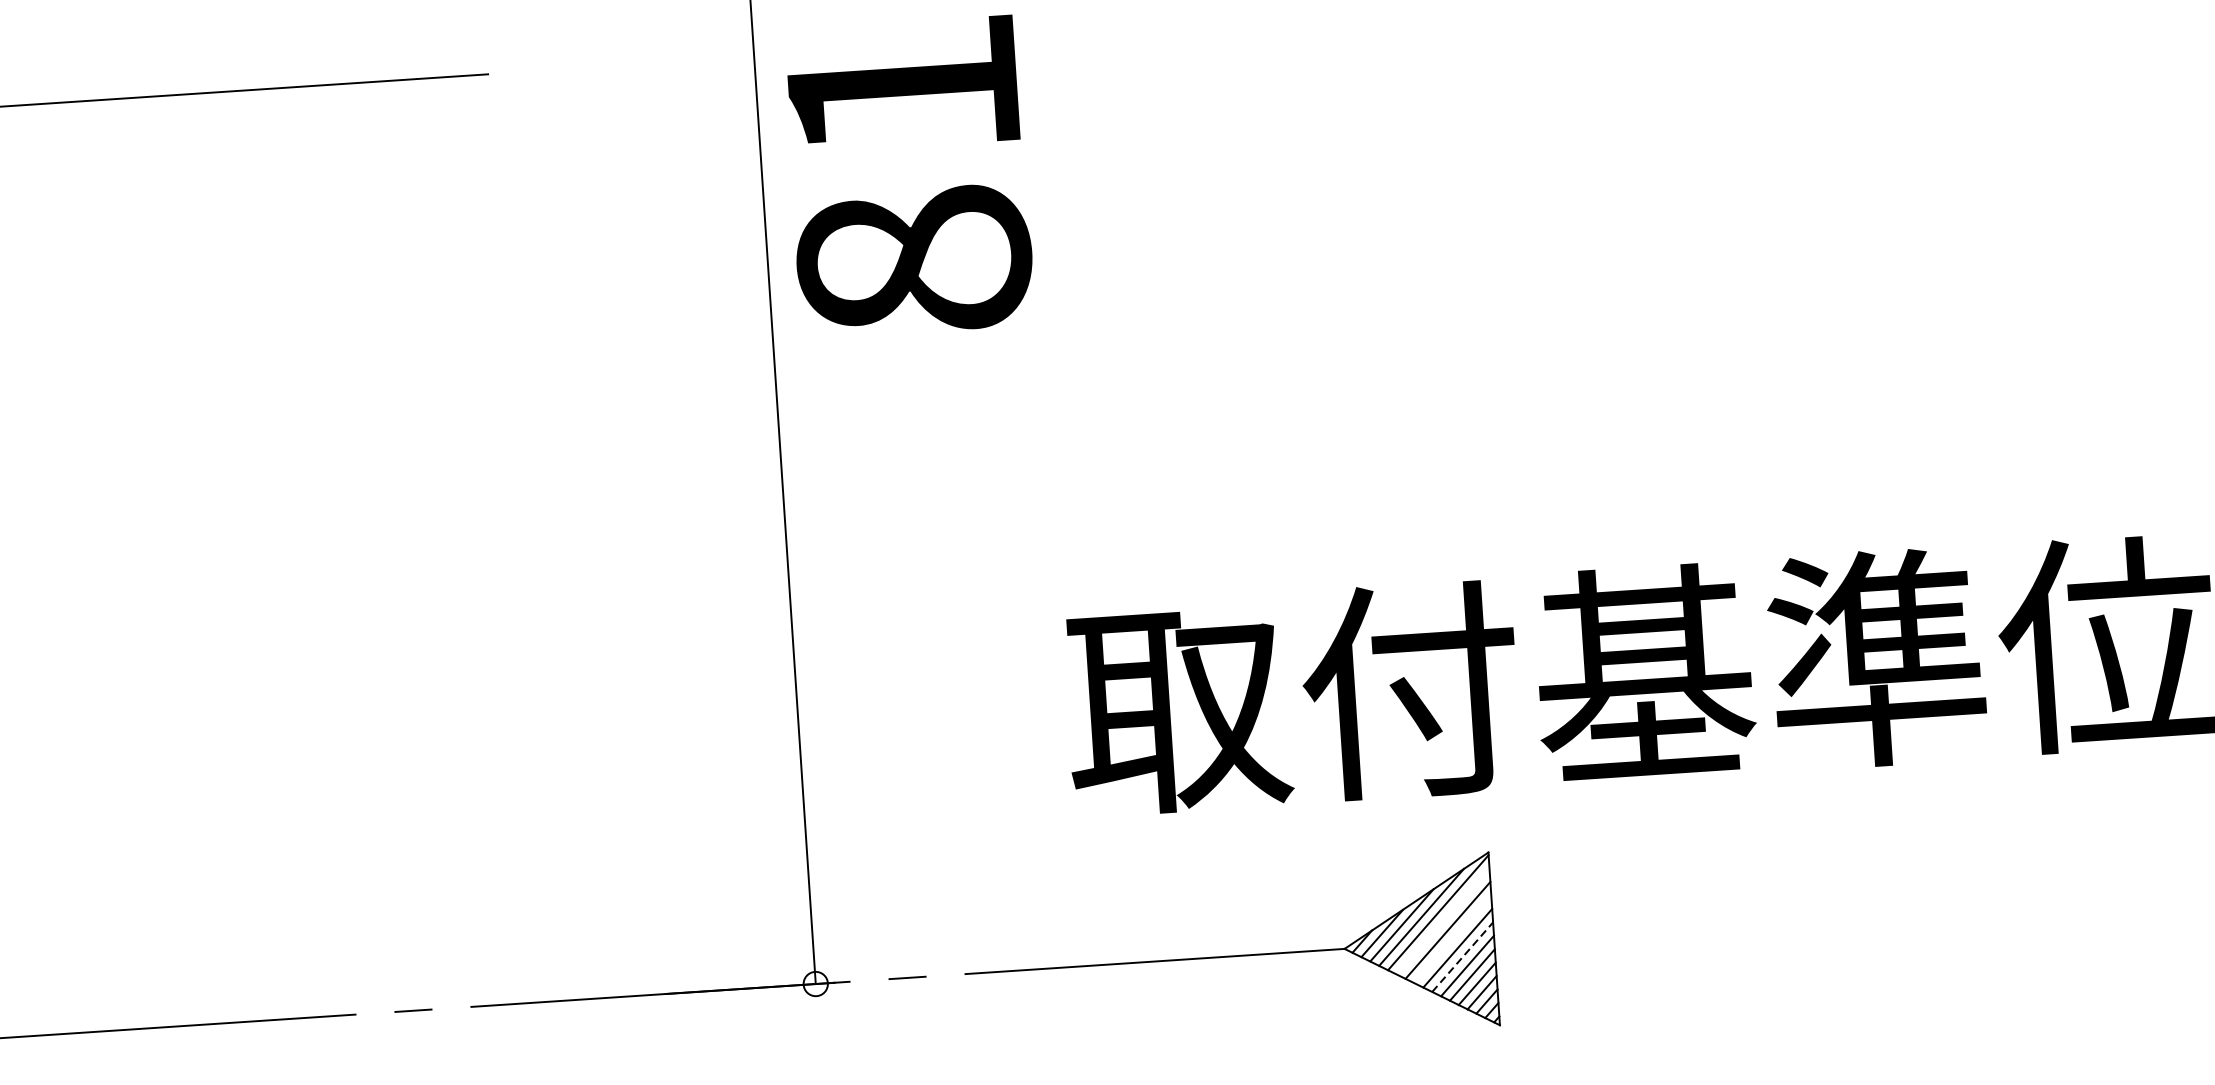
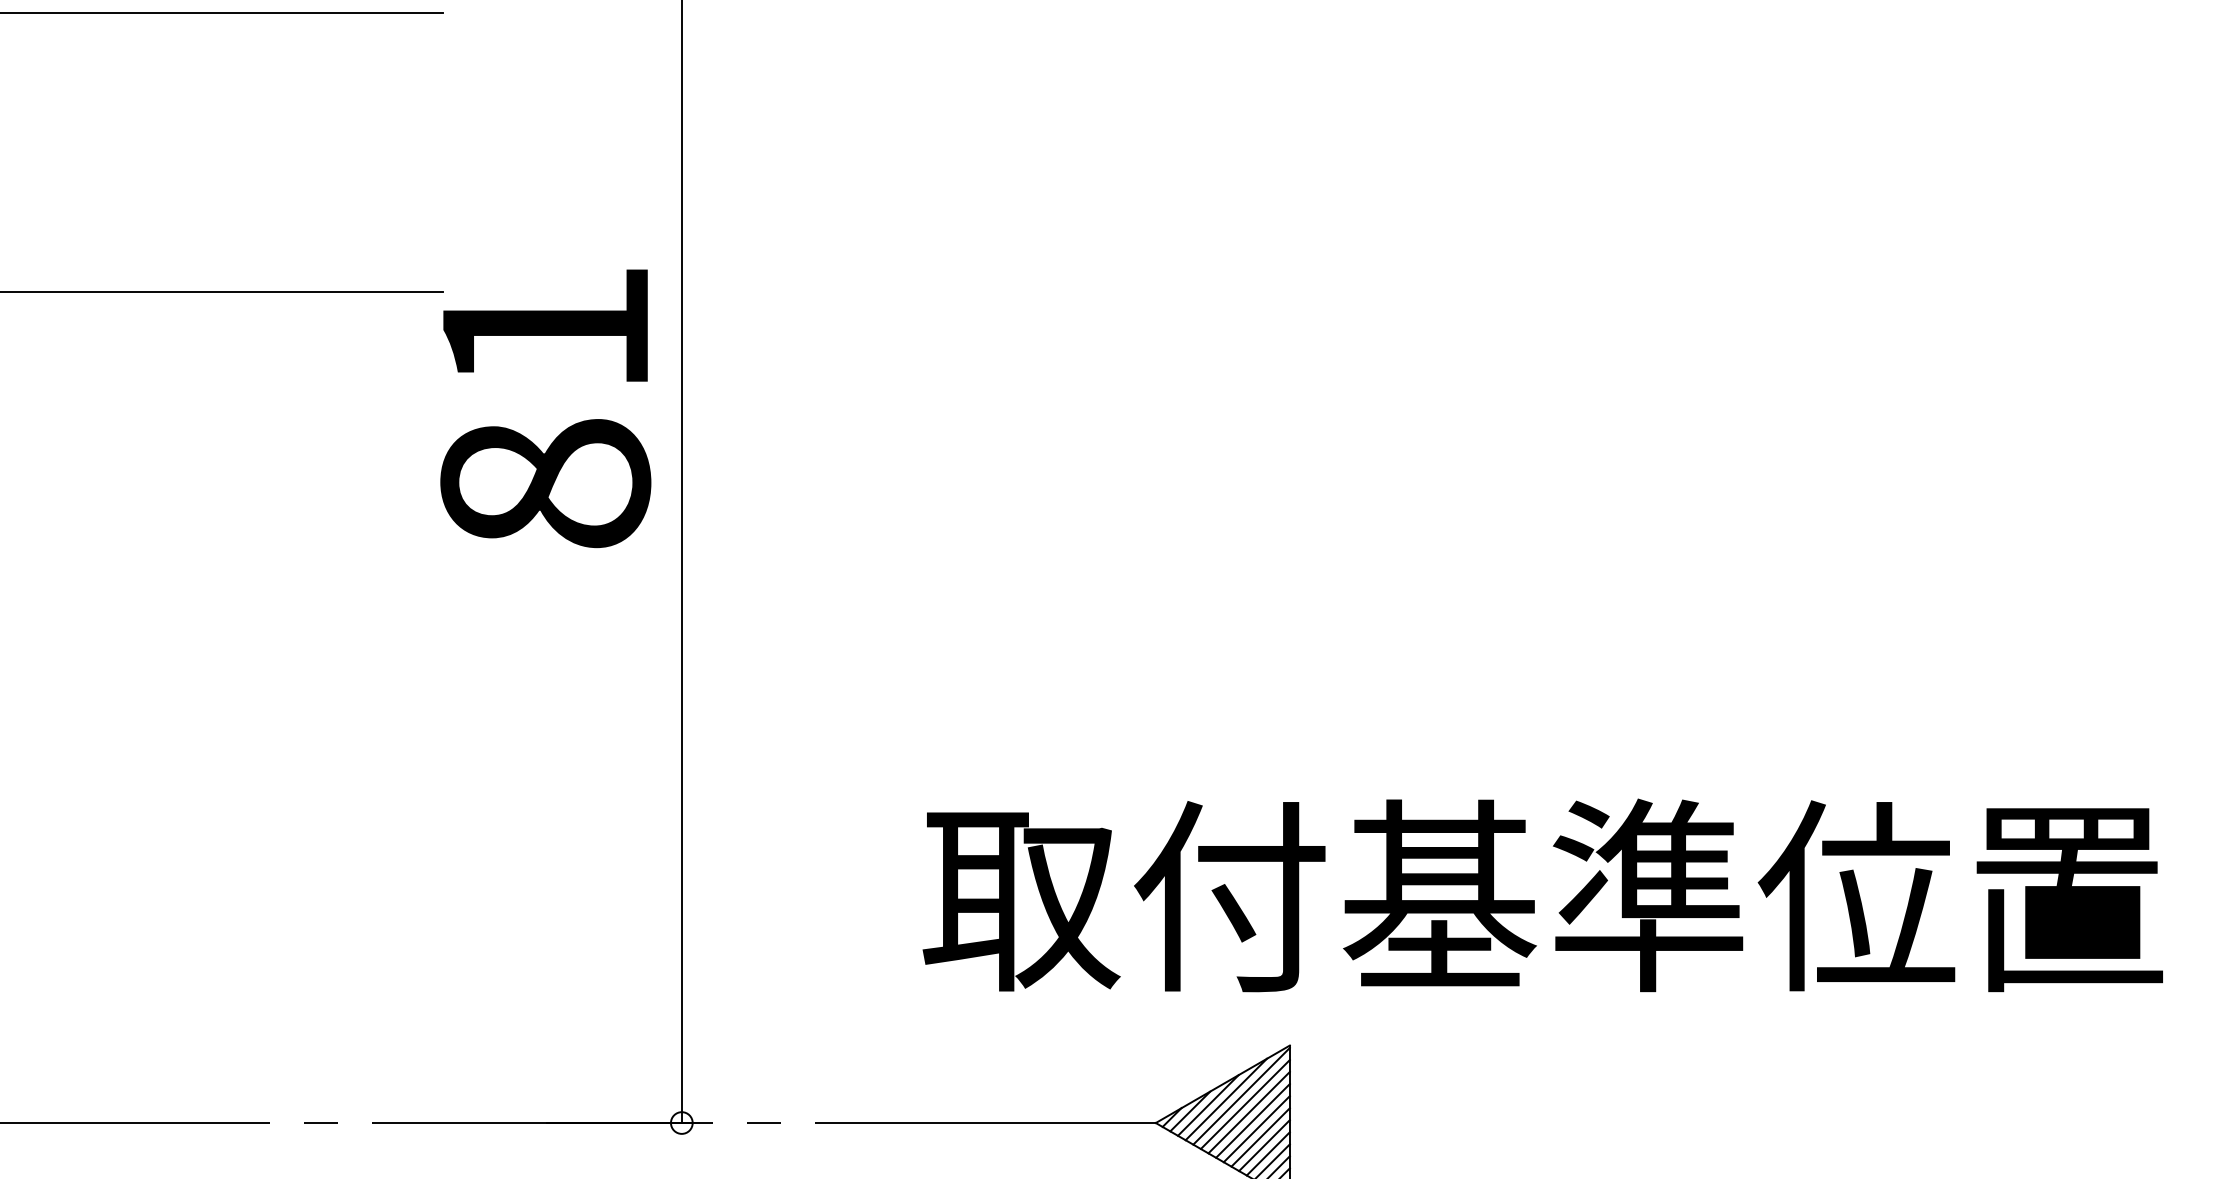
text: (908, 177) -> (545, 408), moved
line: (1442, 921) -> (1244, 1104), added
line: (1452, 938) -> (1252, 1120), added
line: (1463, 957) -> (1261, 1137), dashed -> solid

